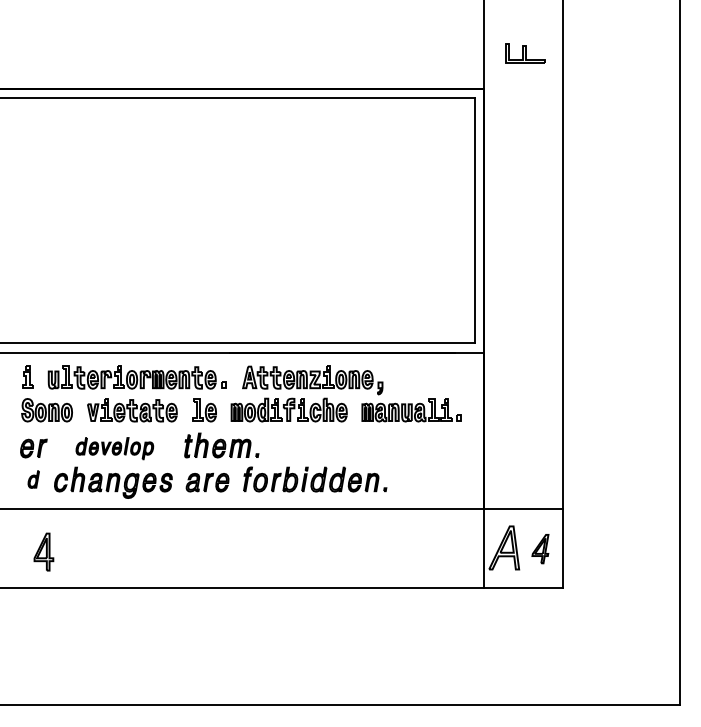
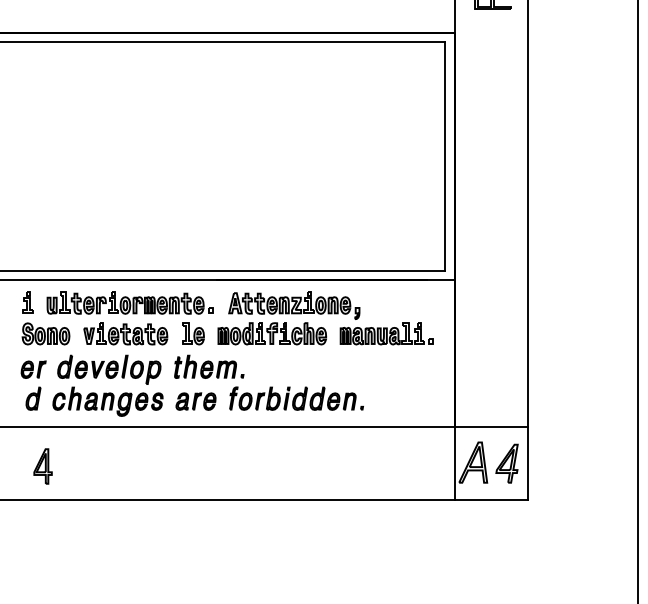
part: (114, 448) -> (109, 369), size x1.43
part: (33, 479) -> (33, 398), size x1.43
part: (540, 548) -> (507, 463), size x1.43

